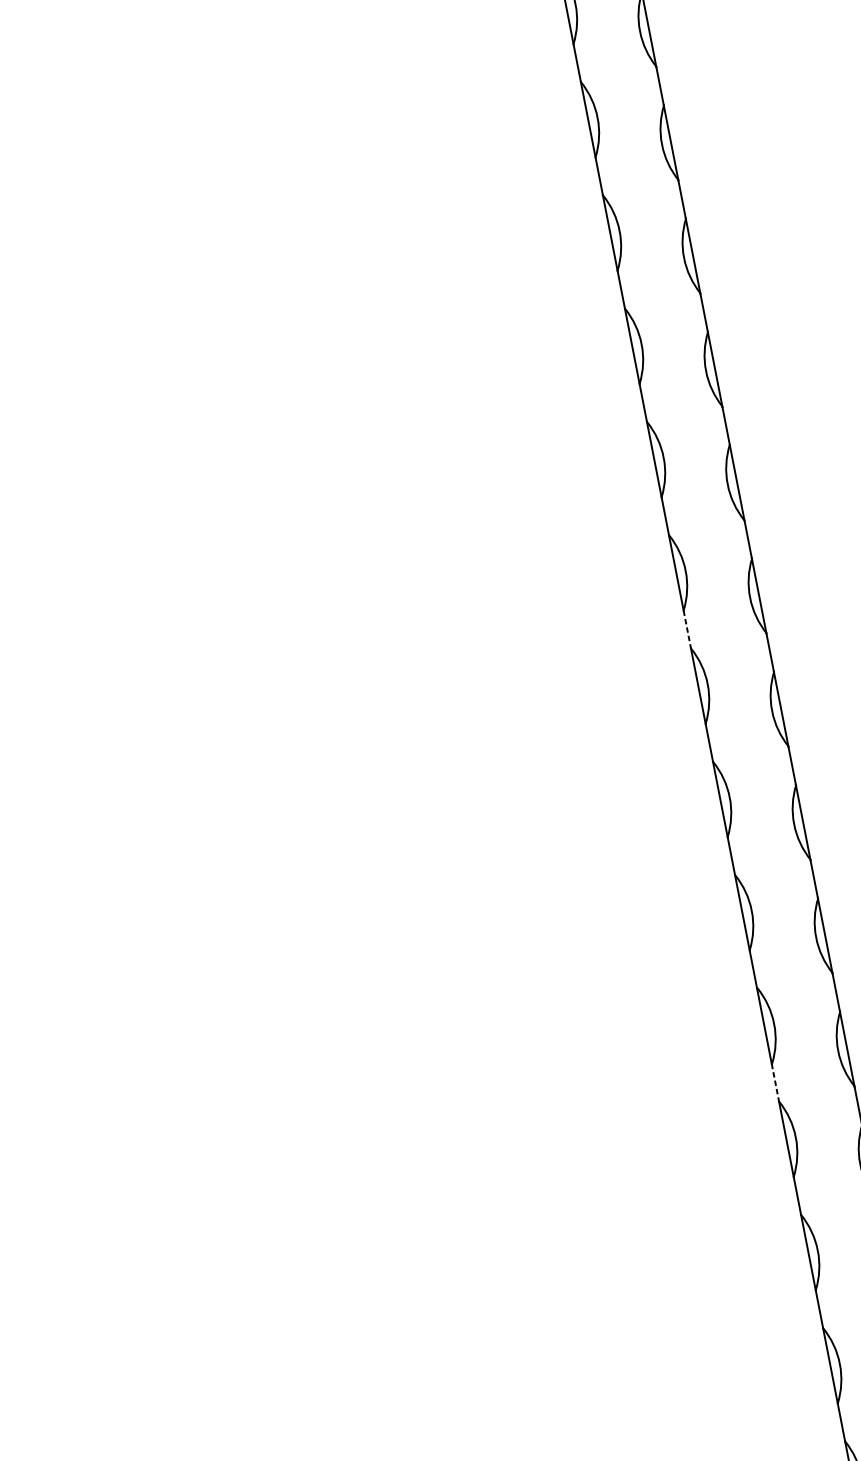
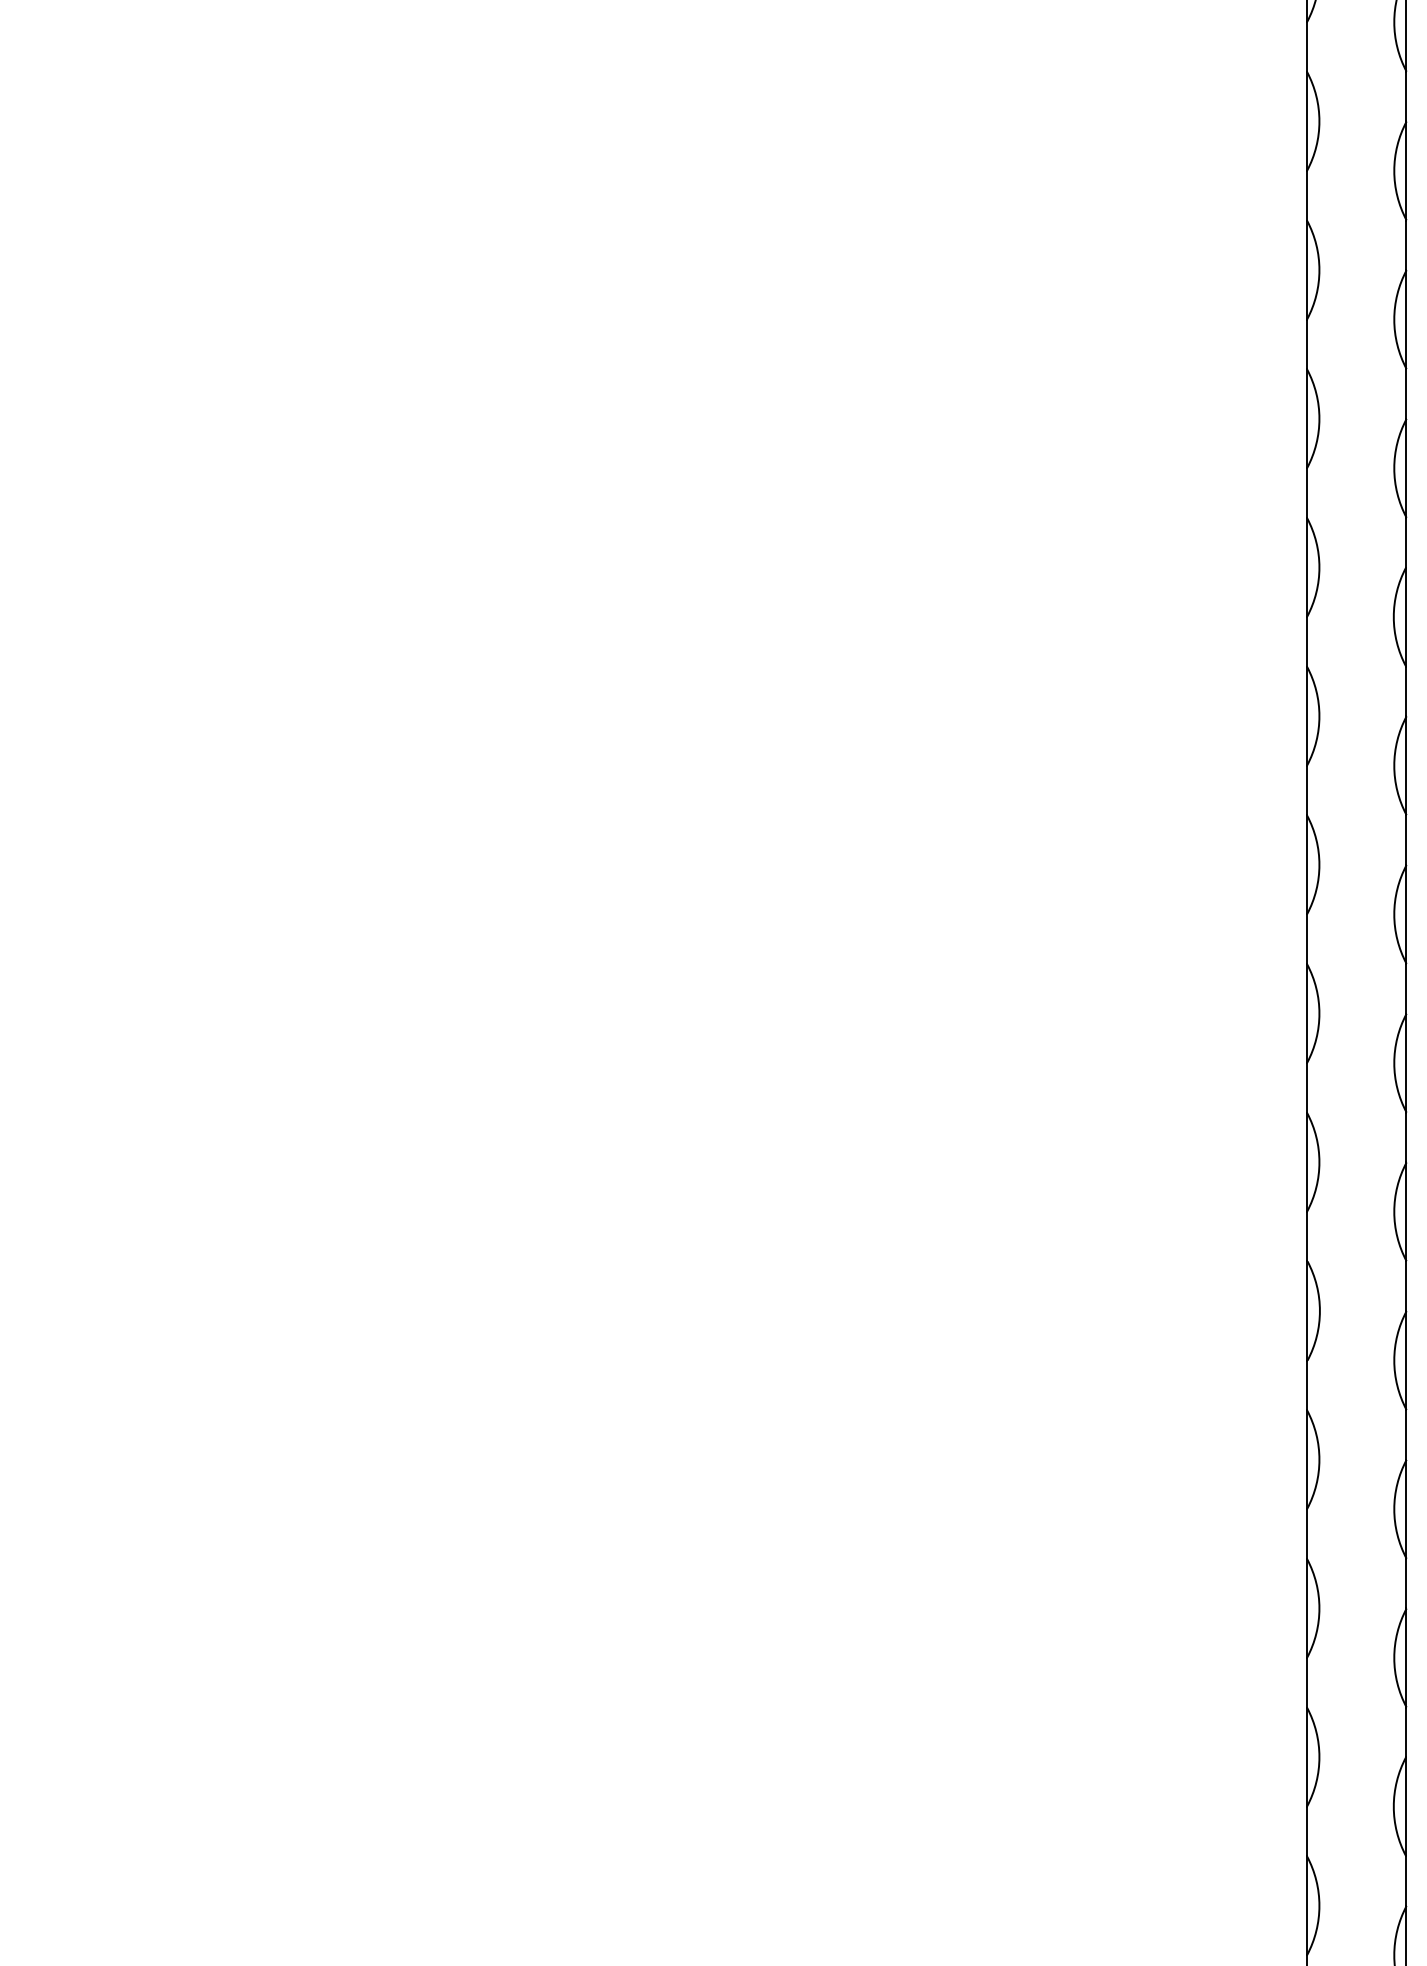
line: (687, 629) -> (1307, 790), dashed -> solid
line: (775, 1082) -> (1307, 1385), dashed -> solid

